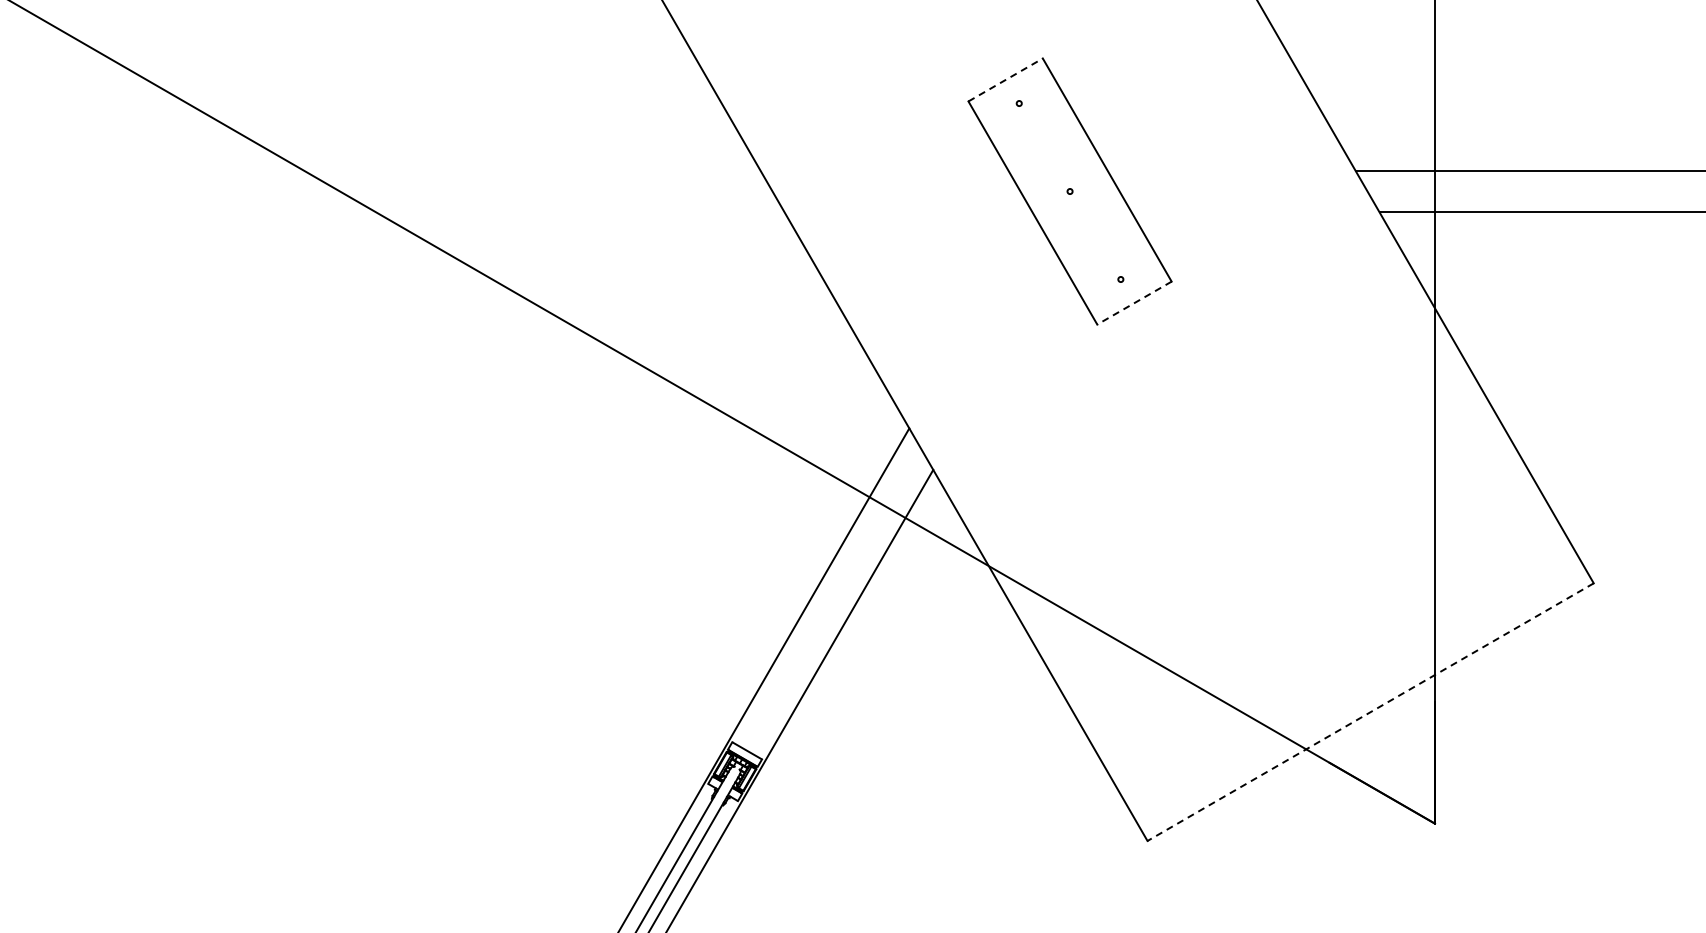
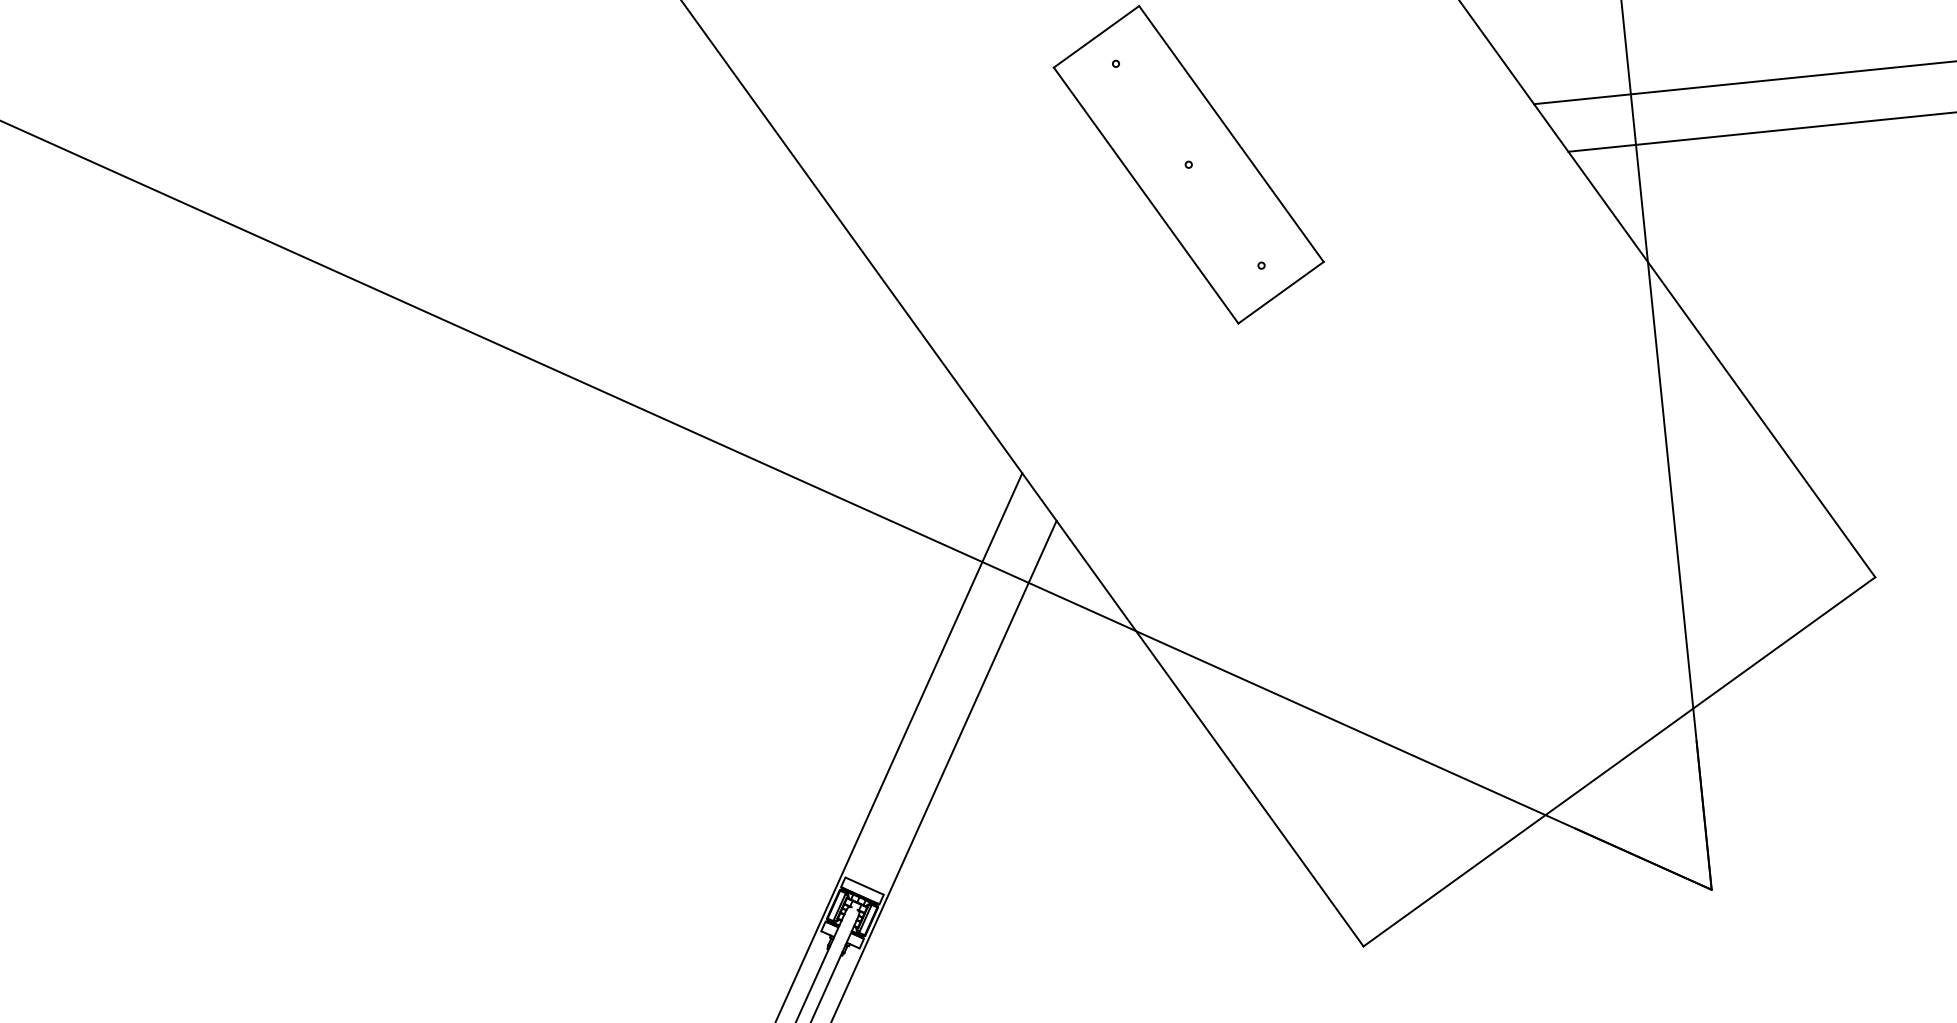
line: (1005, 79) -> (1096, 36), dashed -> solid
line: (1134, 303) -> (1281, 293), dashed -> solid
line: (1370, 712) -> (1619, 762), dashed -> solid

